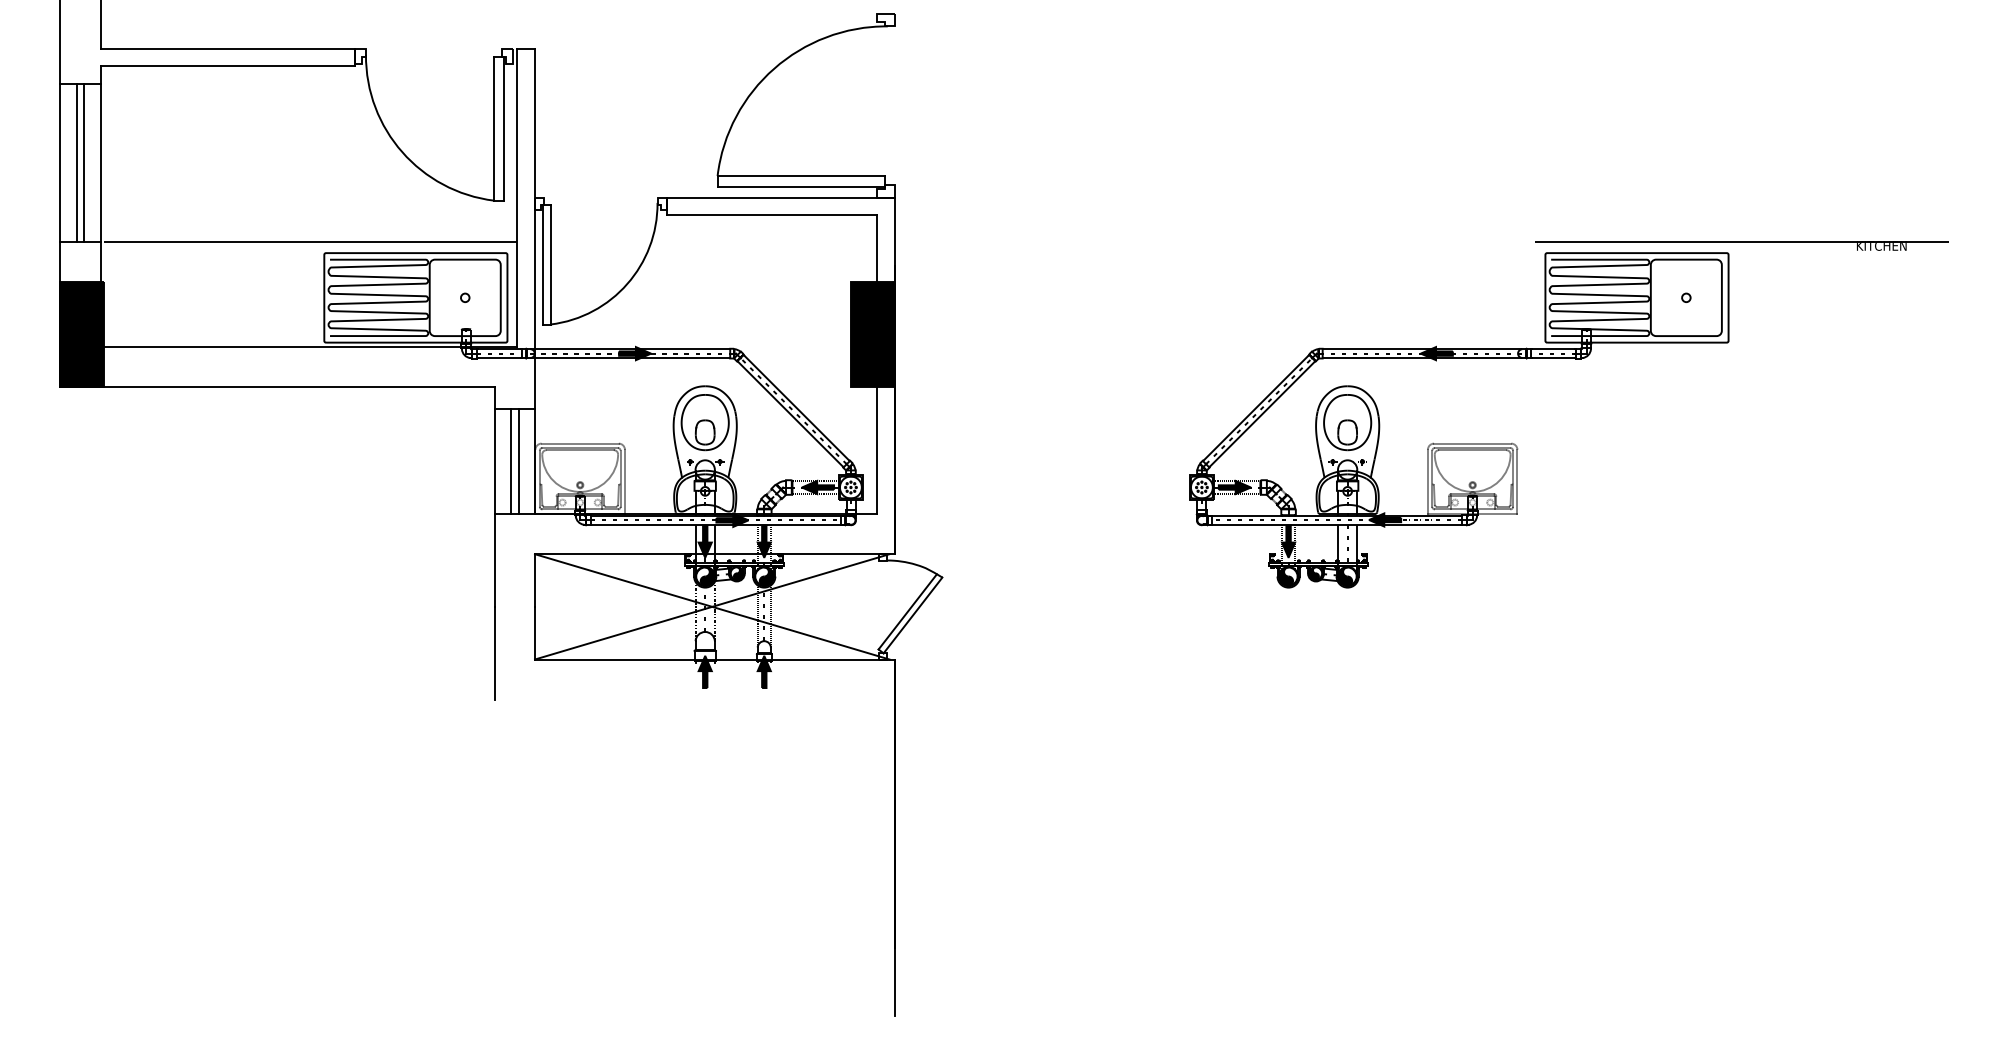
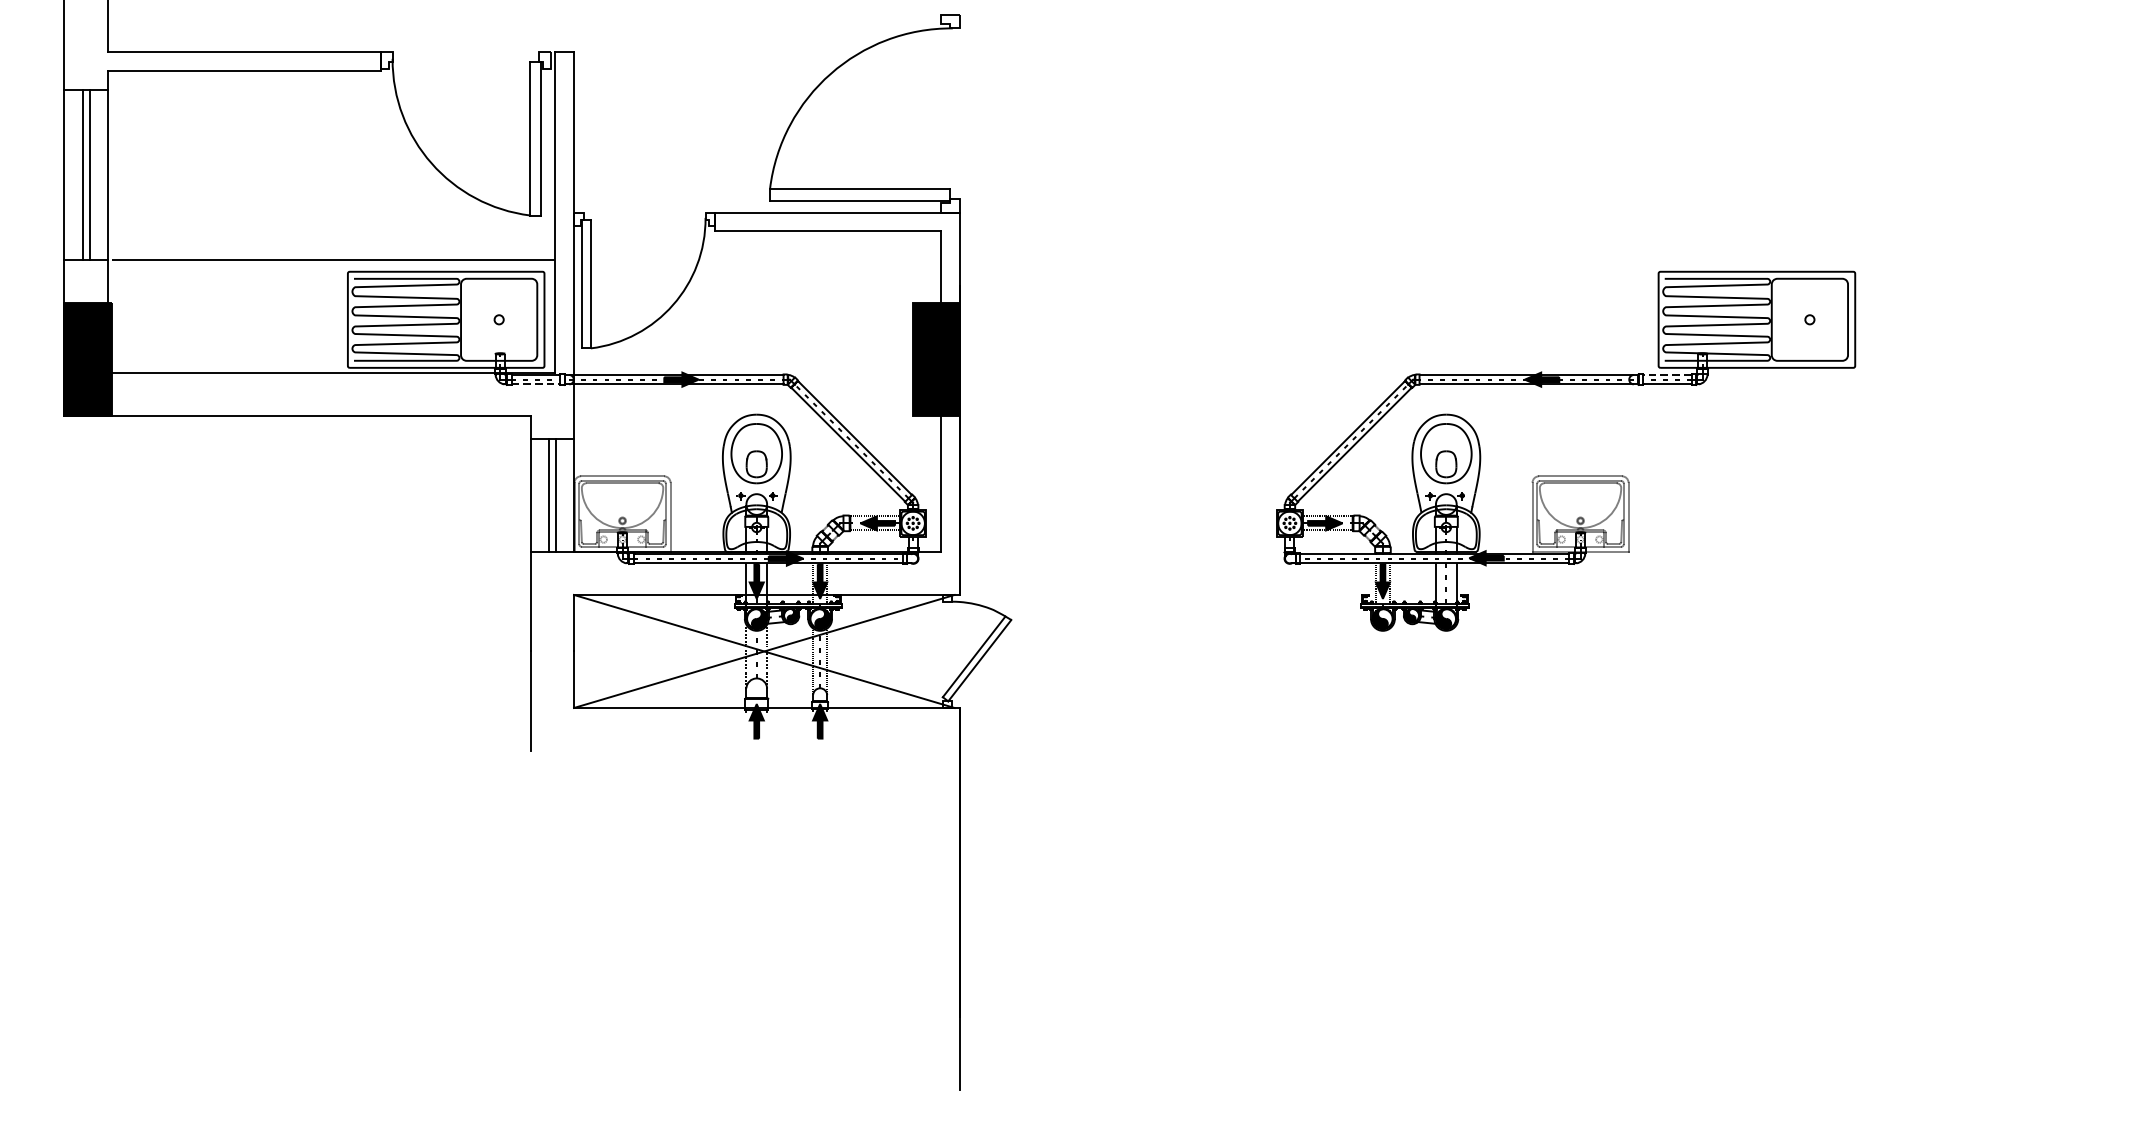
part: (1741, 245) -> (1869, 263), removed
line: (1553, 349) -> (1667, 375), solid -> dashed
line: (499, 358) -> (535, 384), solid -> dashed

